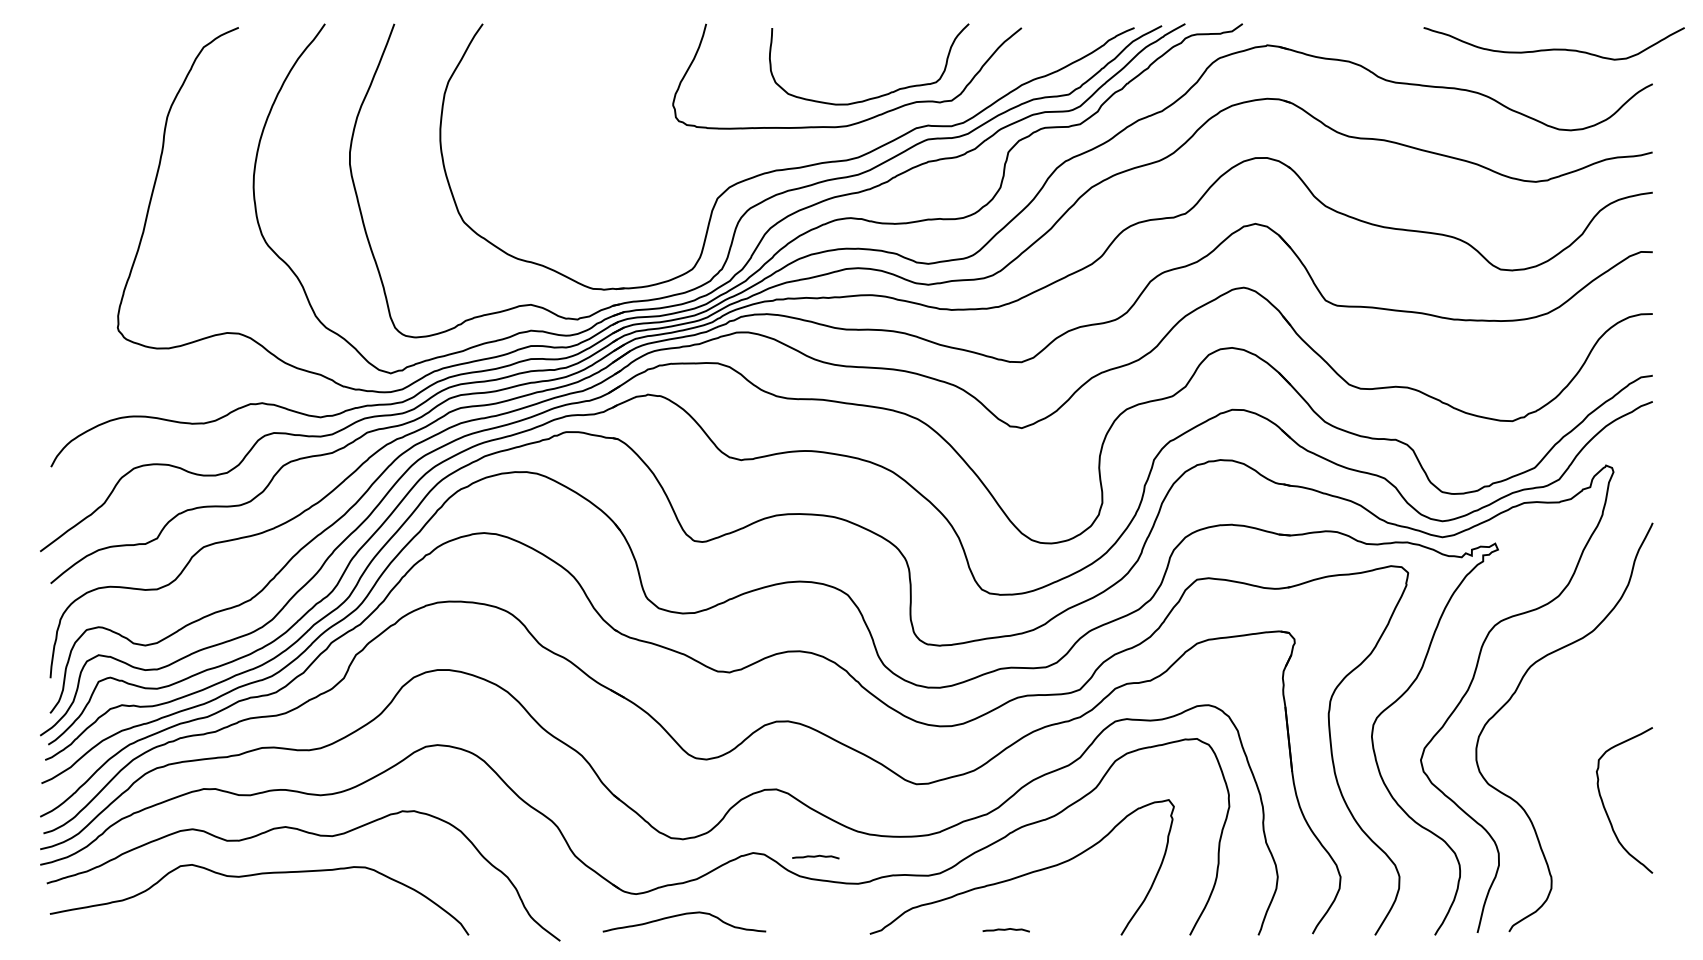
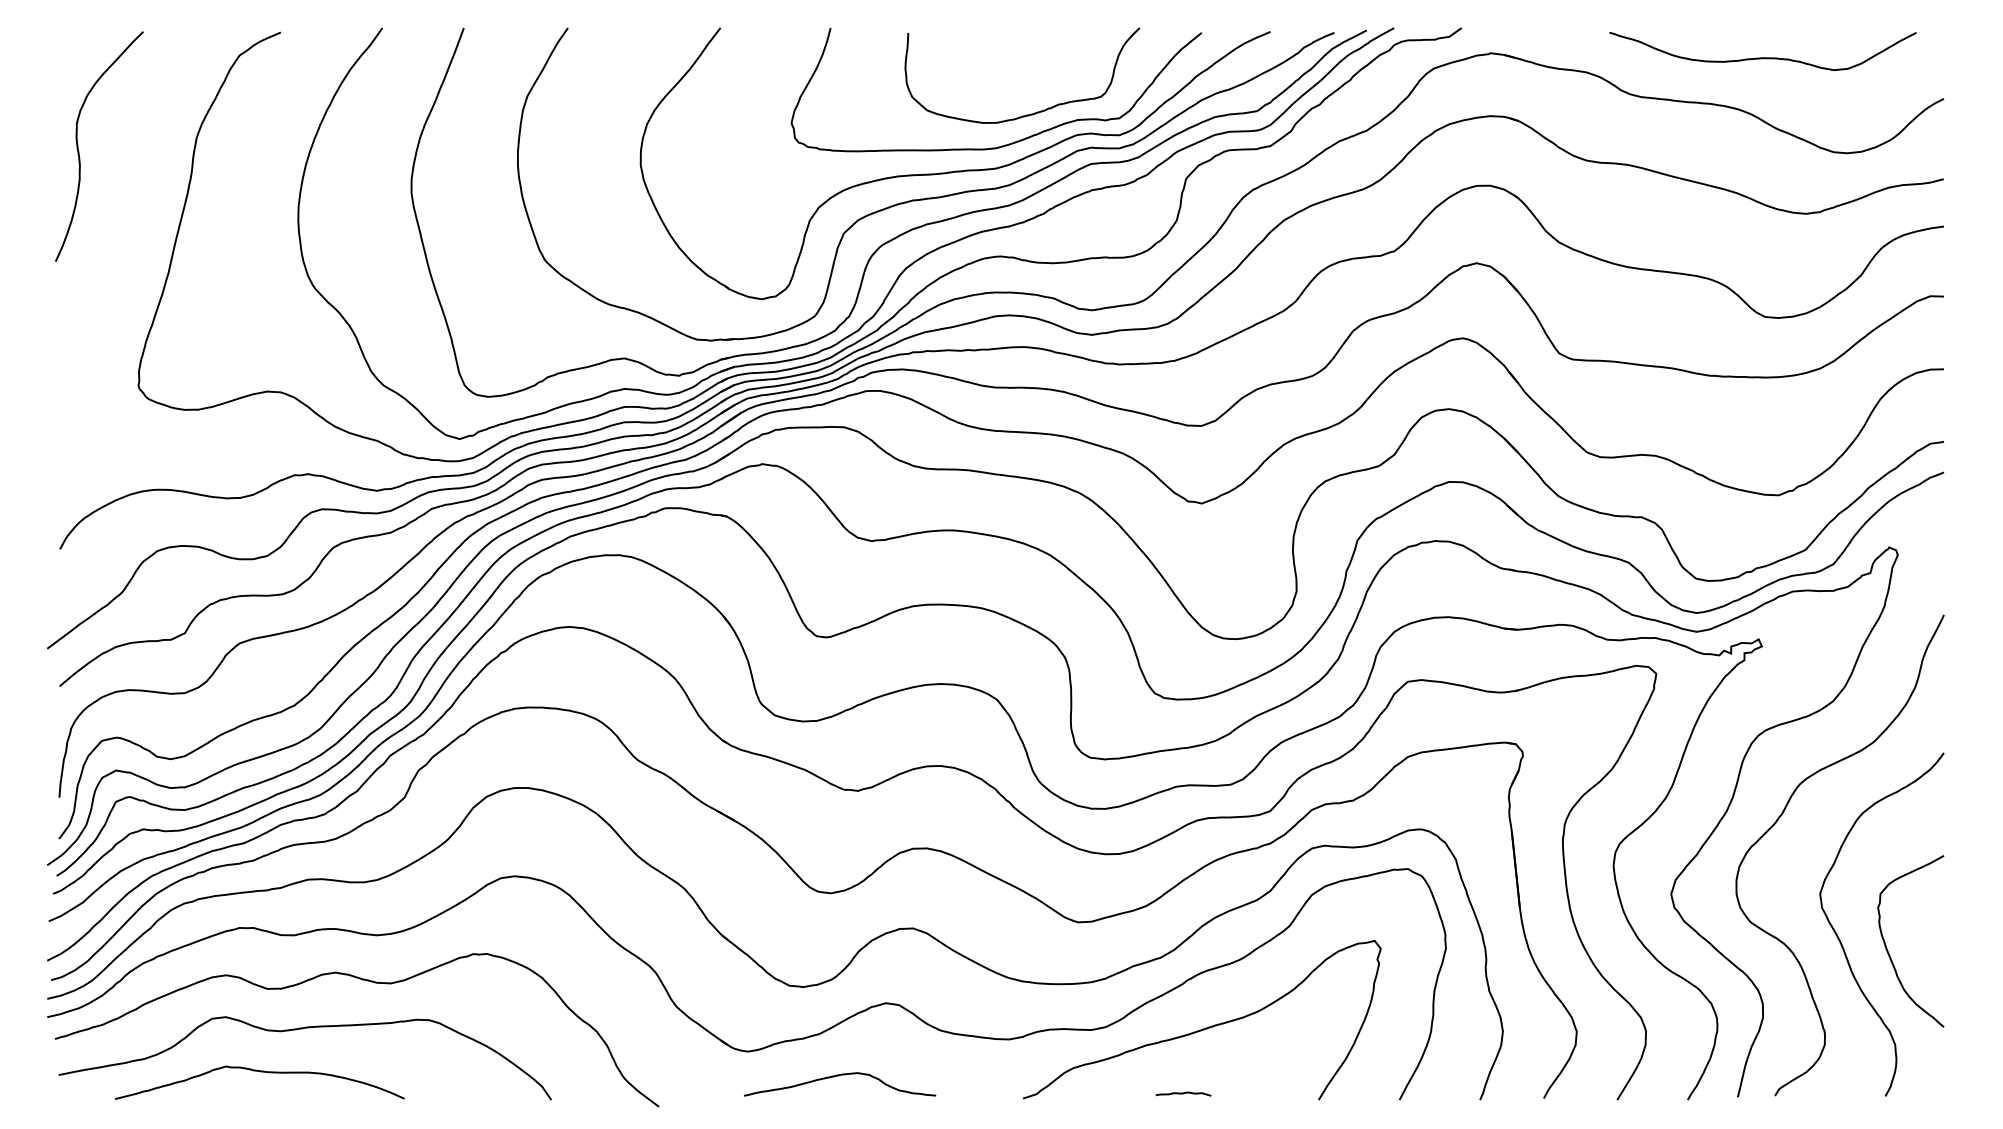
curve: (1553, 48) -> (1762, 57), moved
curve: (67, 128) -> (79, 151), added
part: (812, 145) -> (955, 170), added
curve: (1565, 800) -> (1841, 941), added
curve: (815, 856) -> (959, 1007), removed
curve: (221, 911) -> (260, 1072), added
curve: (684, 915) -> (839, 1076), moved

